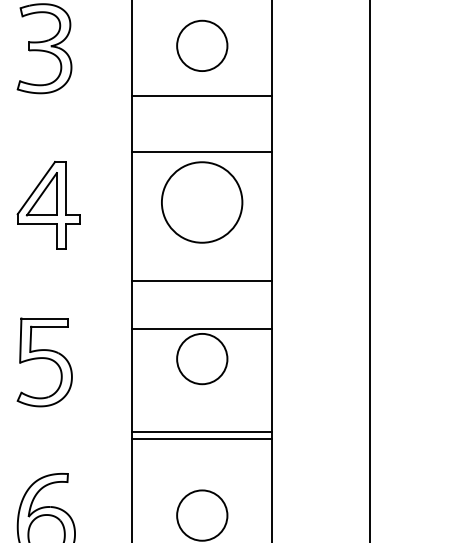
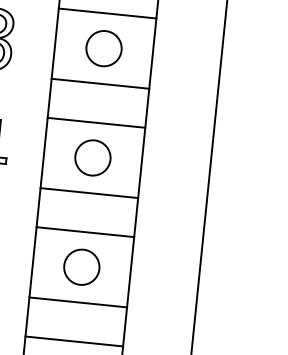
circle: (202, 202) -> (93, 157), size x0.62
line: (202, 280) -> (89, 192), moved
line: (202, 328) -> (85, 232), moved
line: (202, 432) -> (78, 302), moved
line: (202, 439) -> (74, 341), moved

